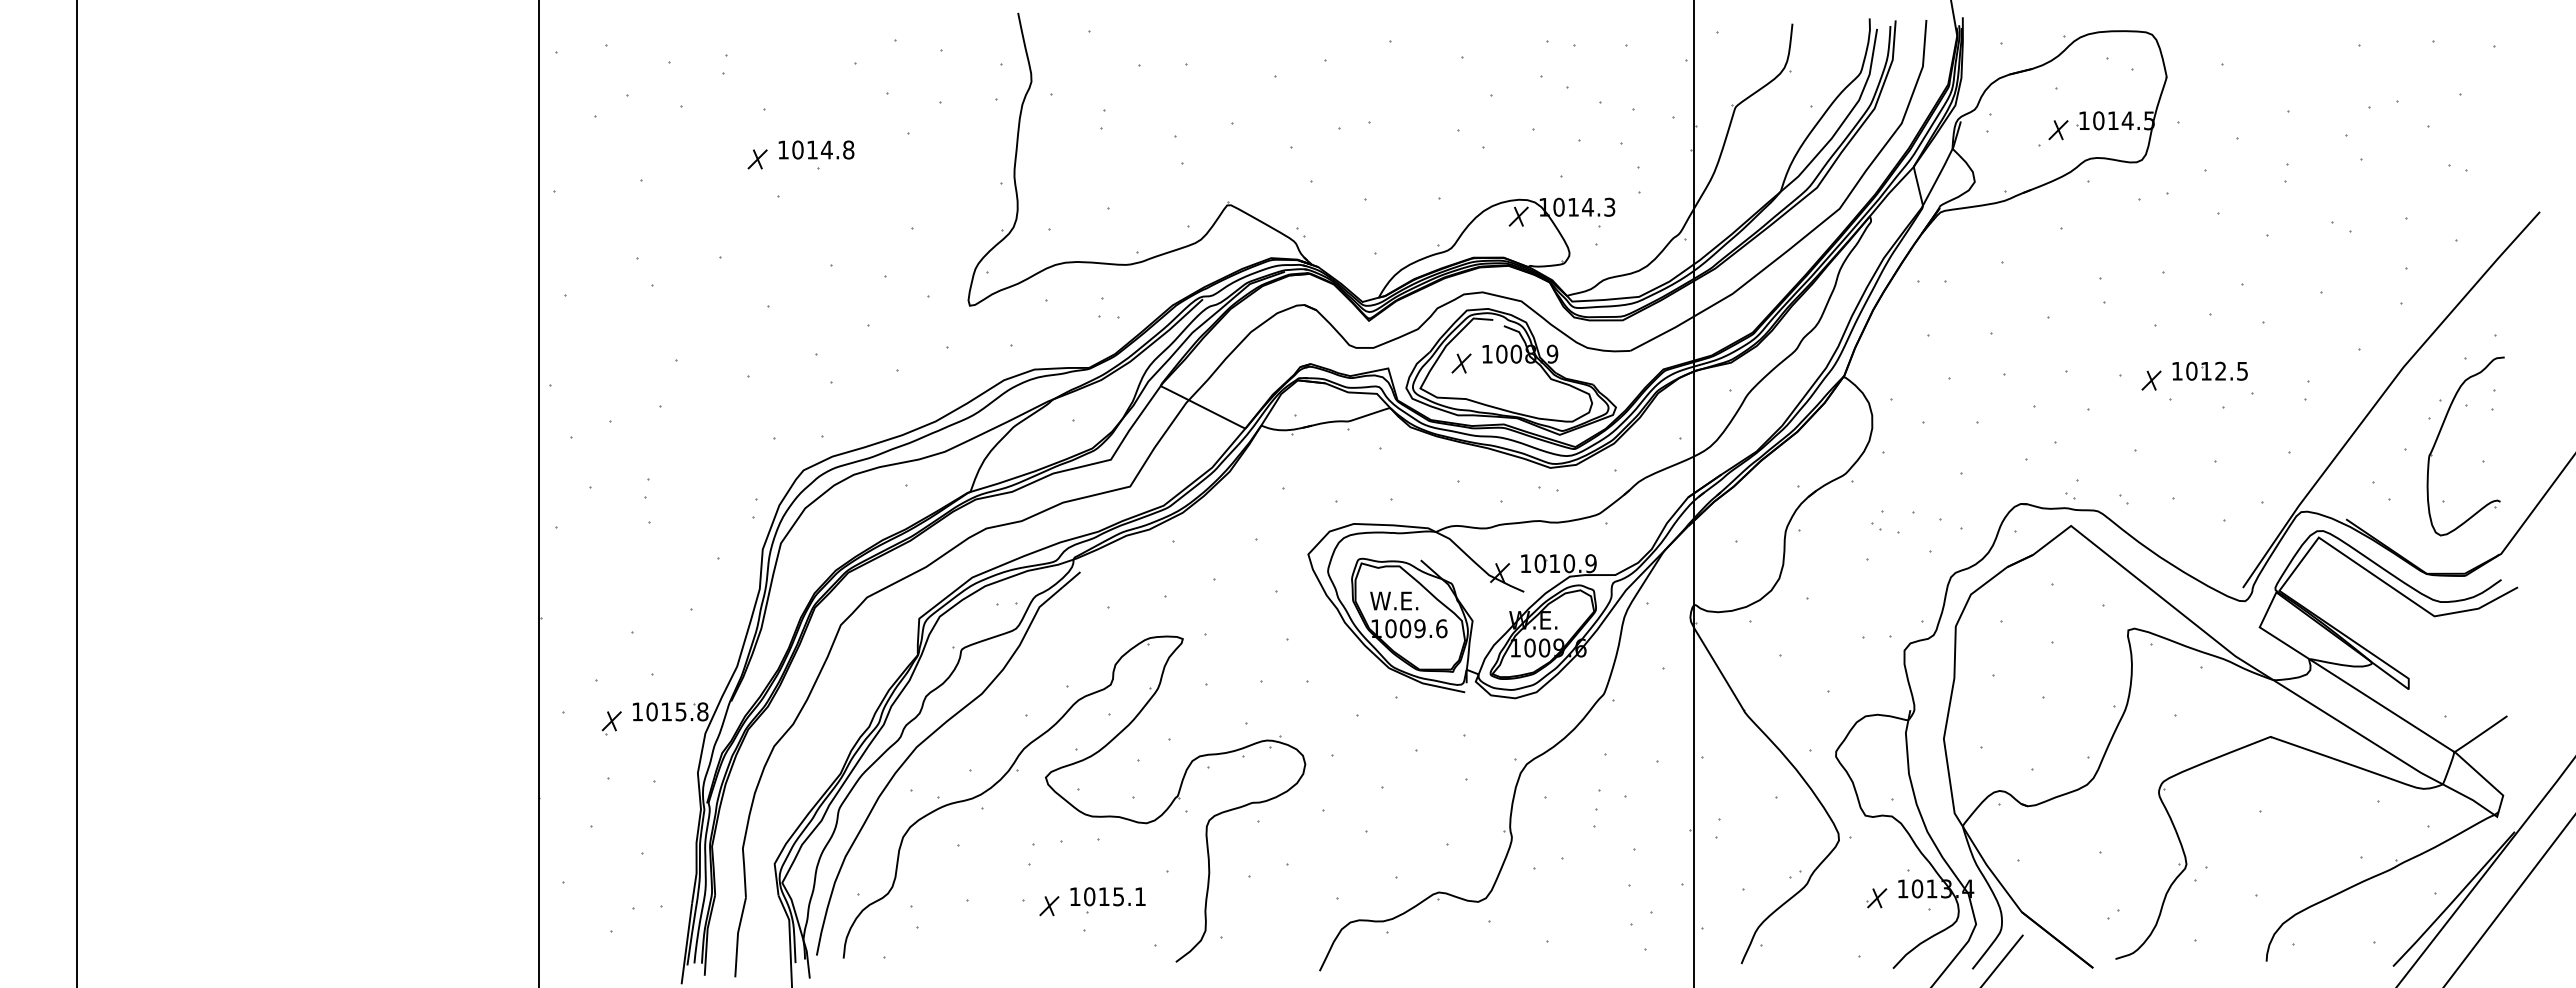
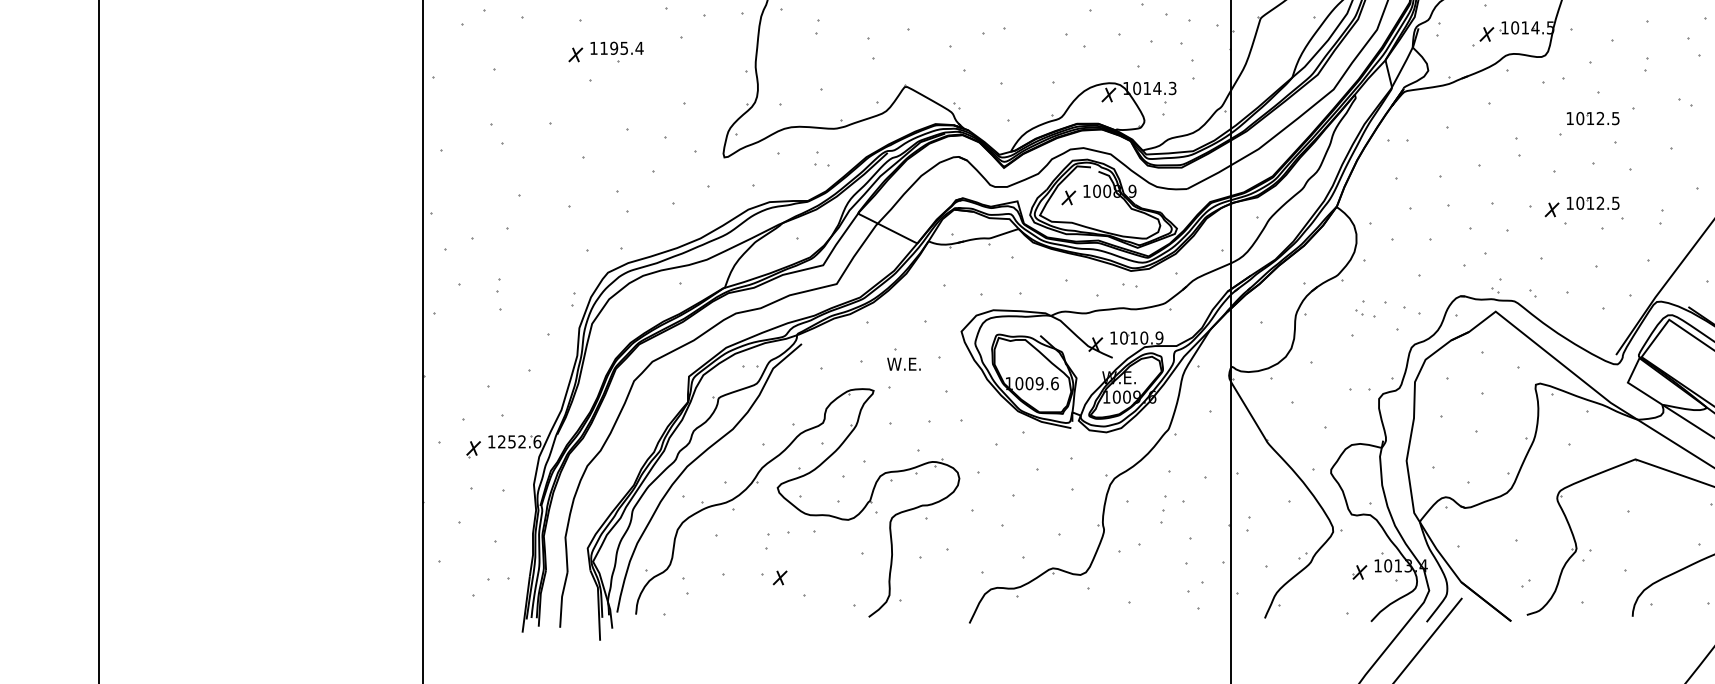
text: (823, 149) -> (621, 47), 1014.8 -> 1195.4
part: (2209, 249) -> (1592, 118), added
text: (1394, 600) -> (904, 363), moved
text: (677, 711) -> (519, 441), 1015.8 -> 1252.6
part: (1107, 900) -> (820, 573), removed

